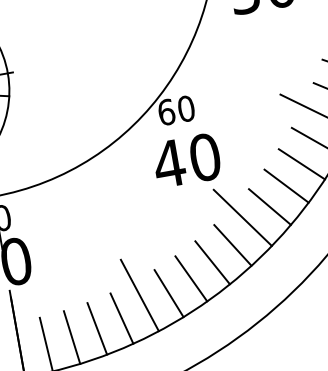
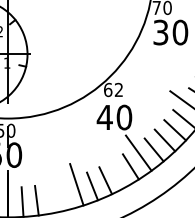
text: (185, 109) -> (118, 90), 60 -> 62
line: (212, 263) -> (118, 174), removed
line: (120, 317) -> (64, 194), removed
line: (96, 329) -> (50, 198), removed

